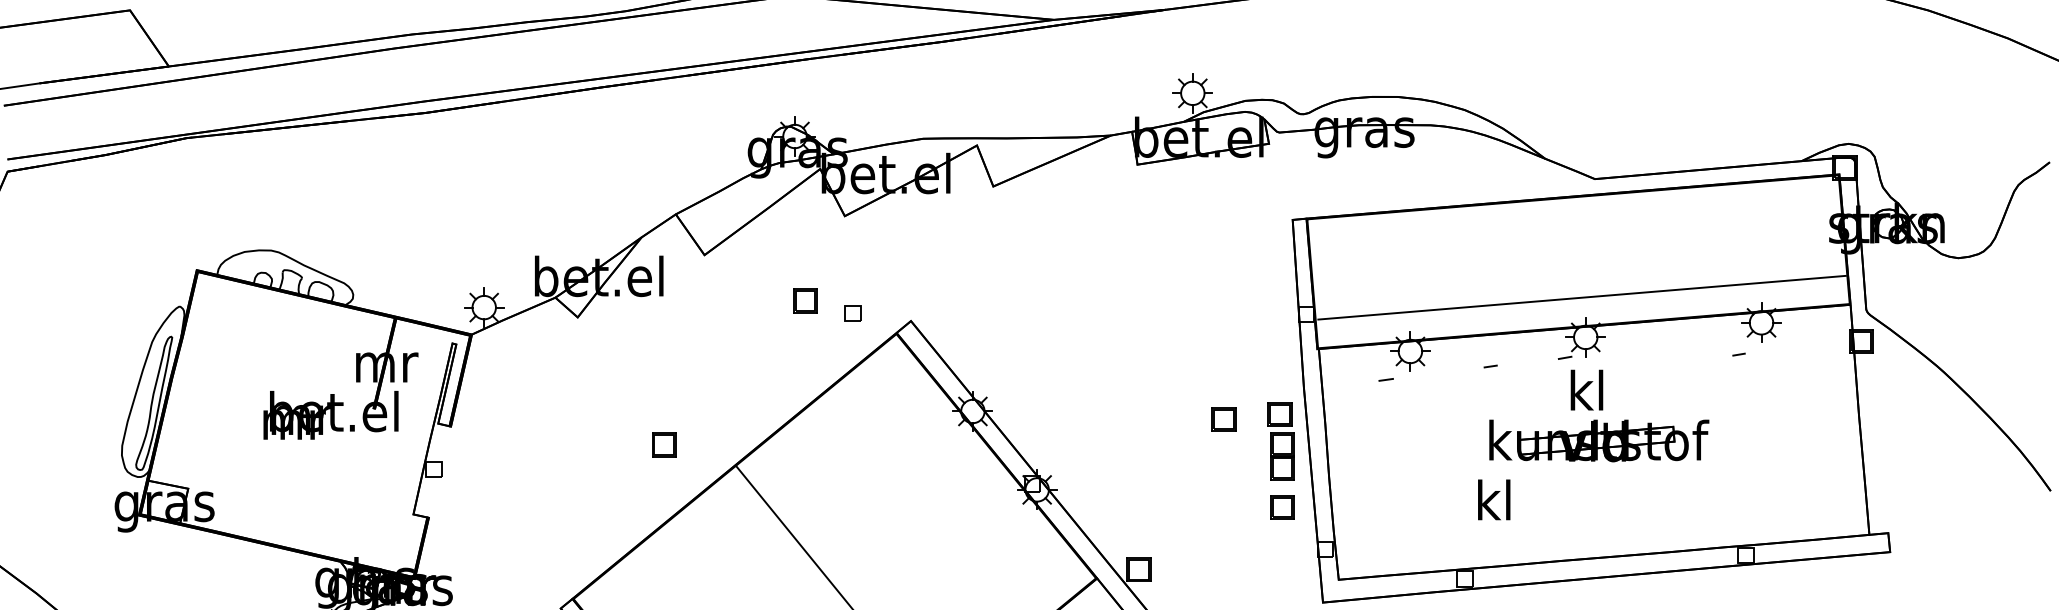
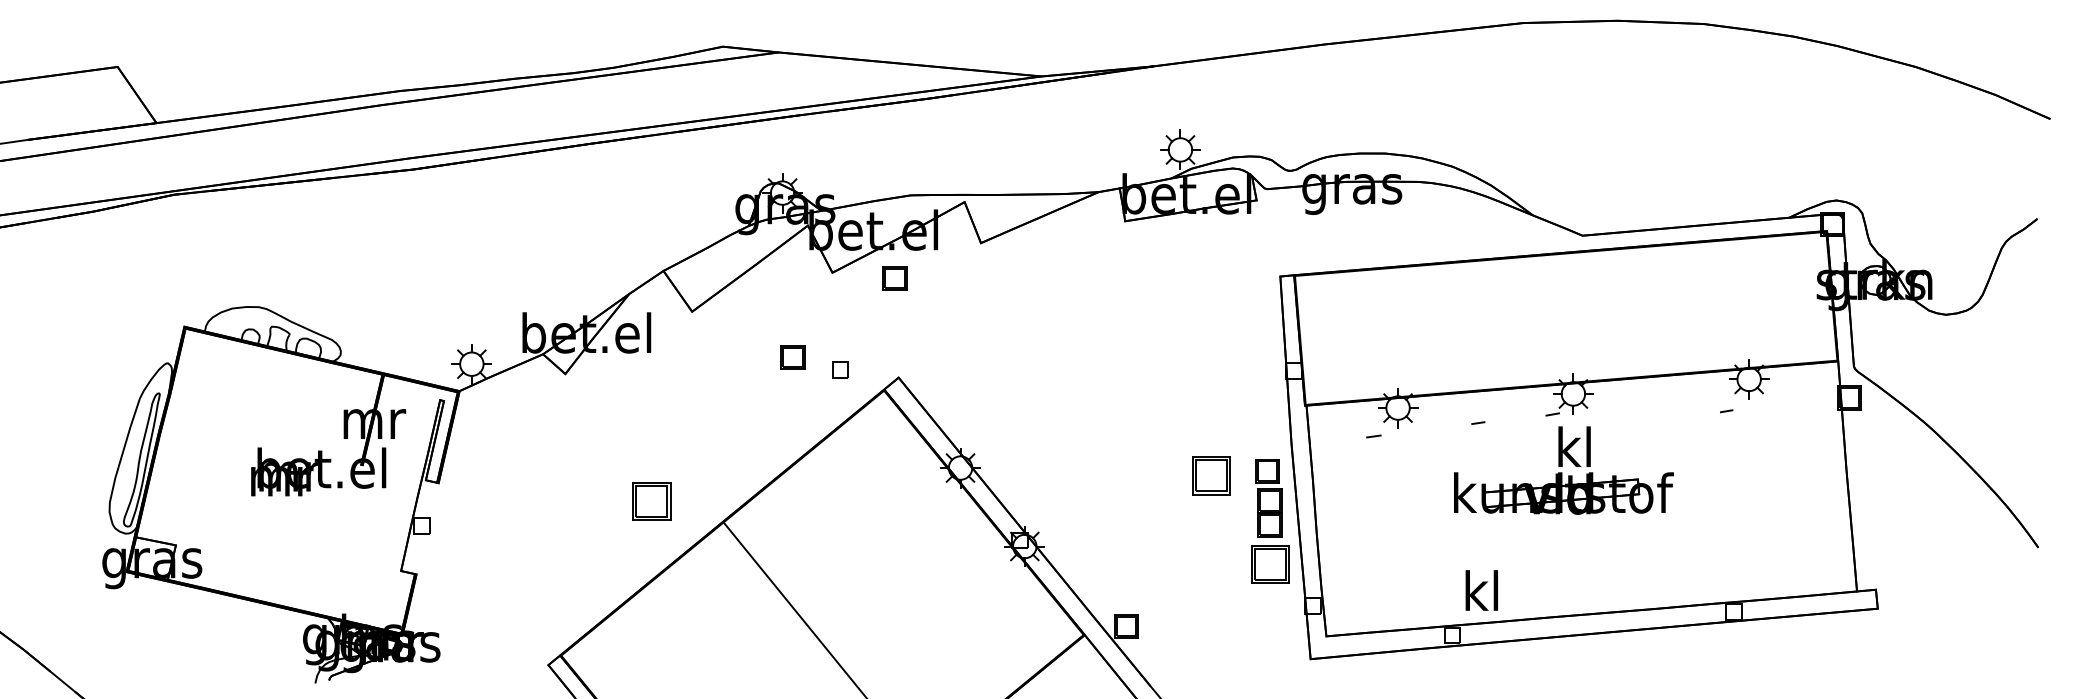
part: (906, 221) -> (894, 278), added
line: (1581, 297) -> (1569, 354), removed
part: (1223, 418) -> (1211, 475), size x1.6
part: (1598, 440) -> (1563, 493), moved
part: (663, 444) -> (651, 501), size x1.6
text: (1493, 499) -> (1481, 590), moved
part: (1281, 506) -> (1269, 563), size x1.6

